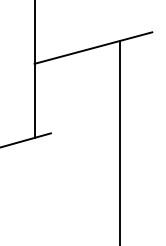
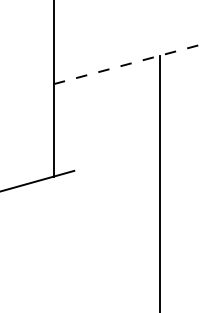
line: (93, 48) -> (127, 64), solid -> dashed

